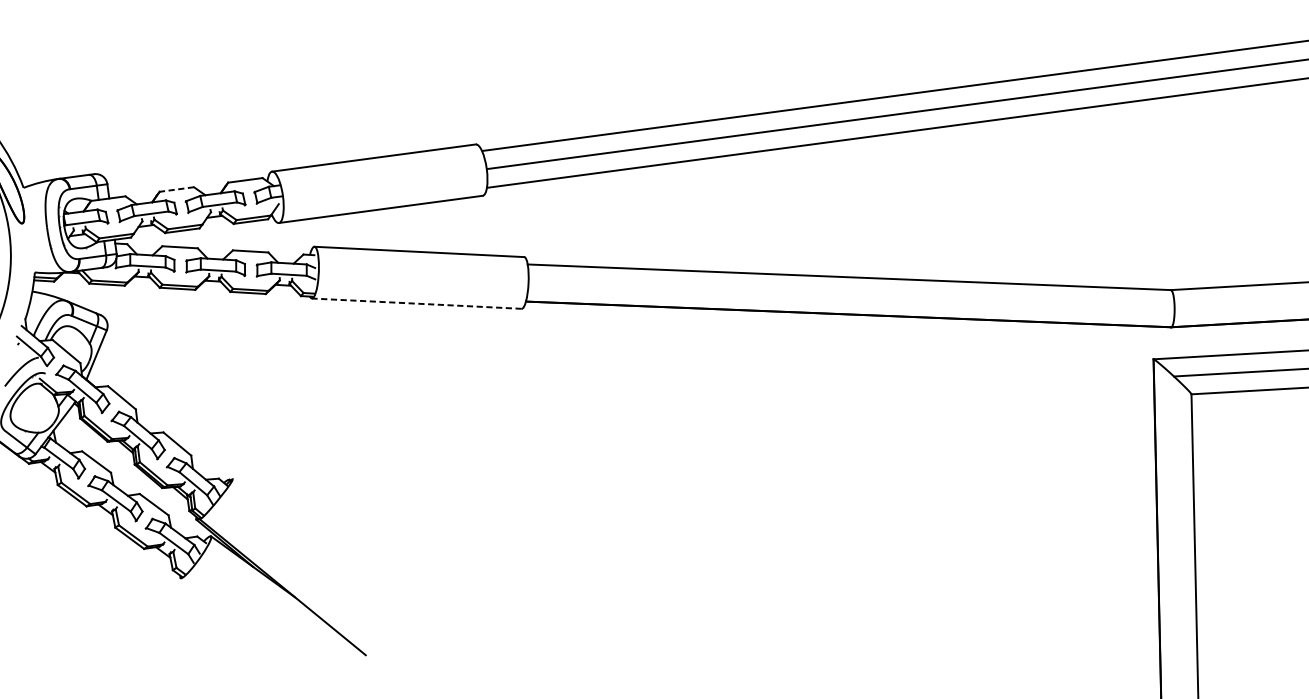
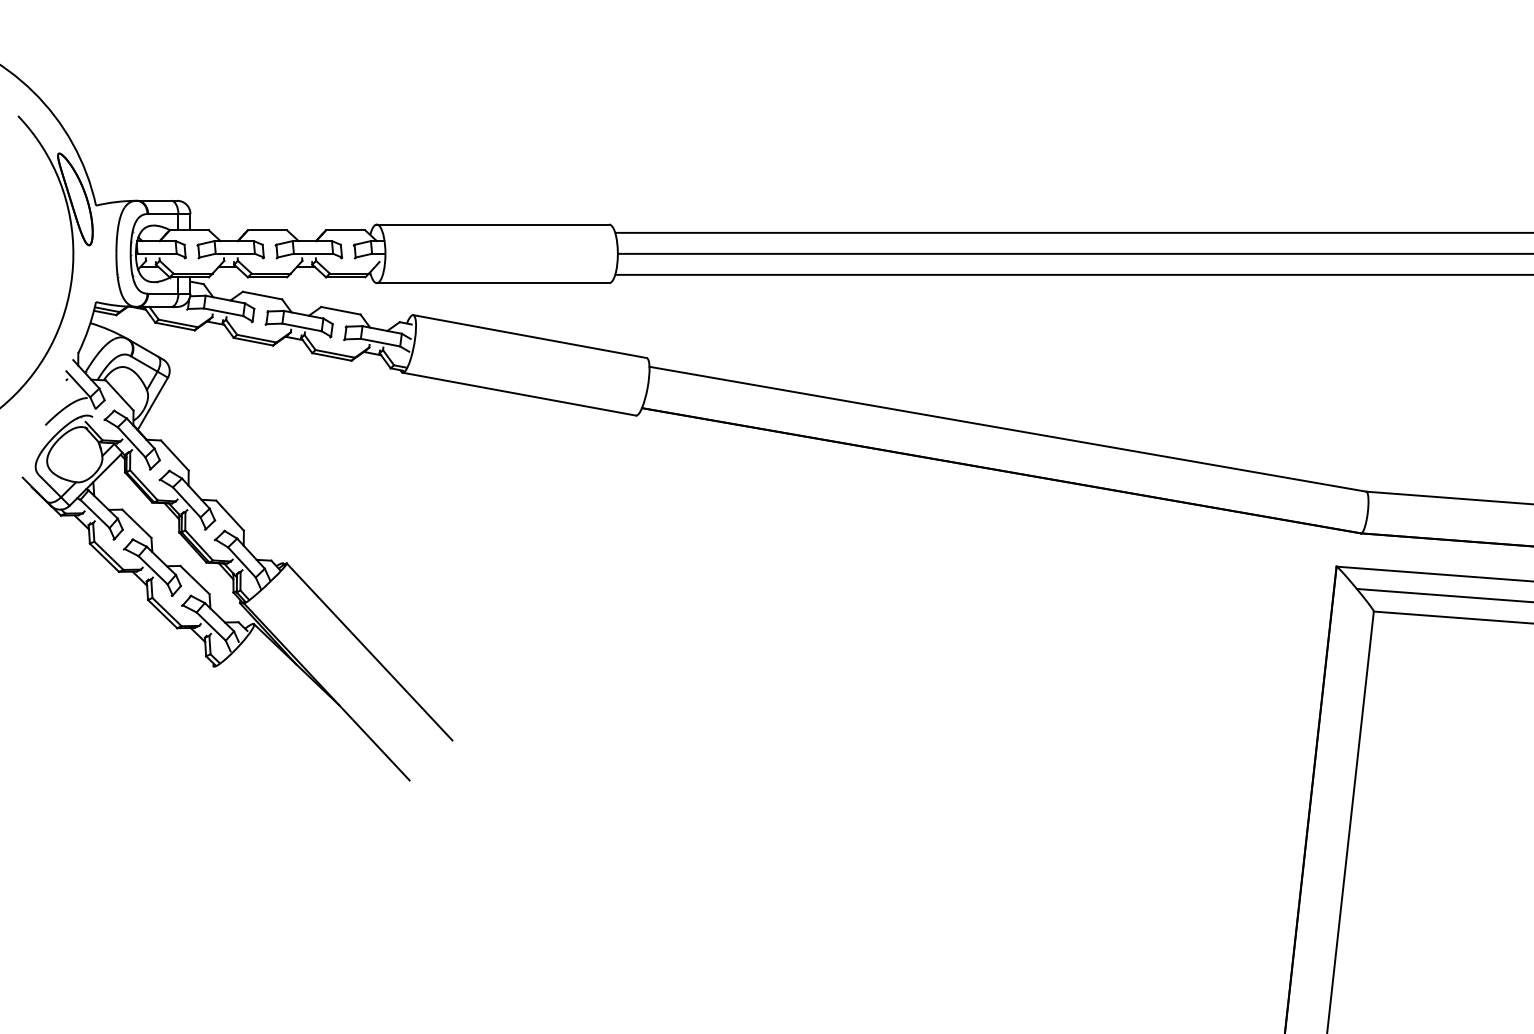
line: (176, 189) -> (267, 230), dashed -> solid
line: (416, 303) -> (519, 394), dashed -> solid
line: (315, 546) -> (369, 651), added

